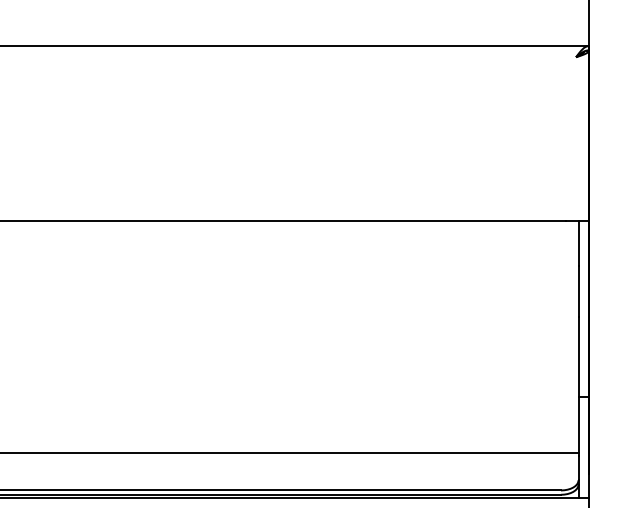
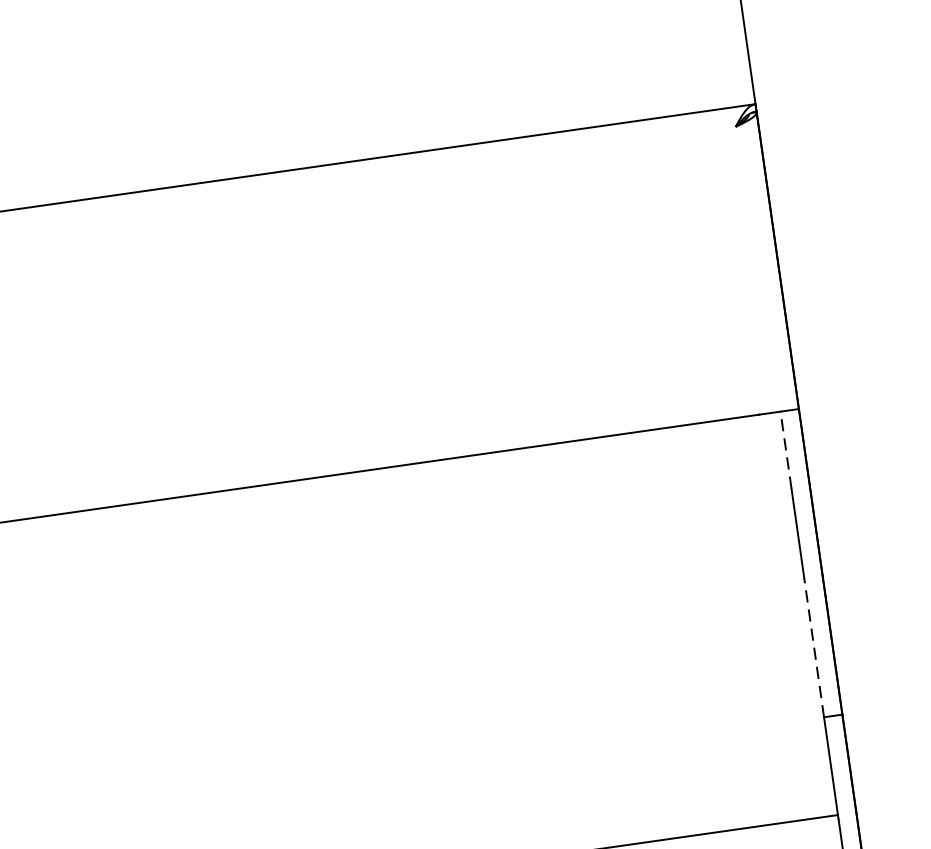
line: (578, 243) -> (786, 450), solid -> dashed
line: (578, 357) -> (814, 648), solid -> dashed

